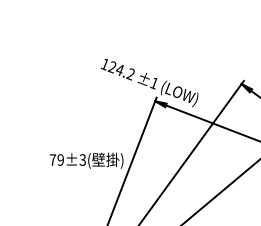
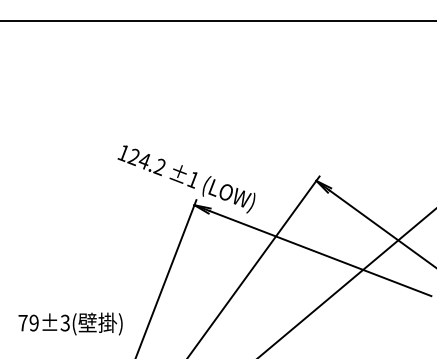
text: (86, 160) -> (70, 323), moved

